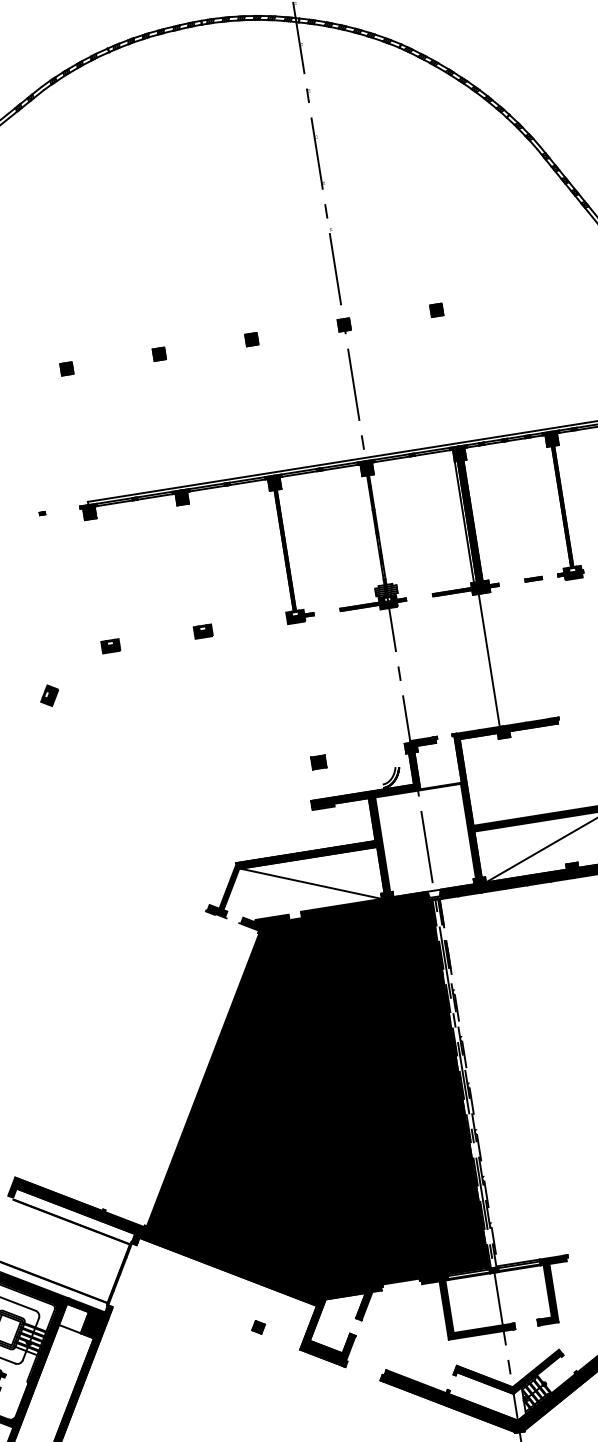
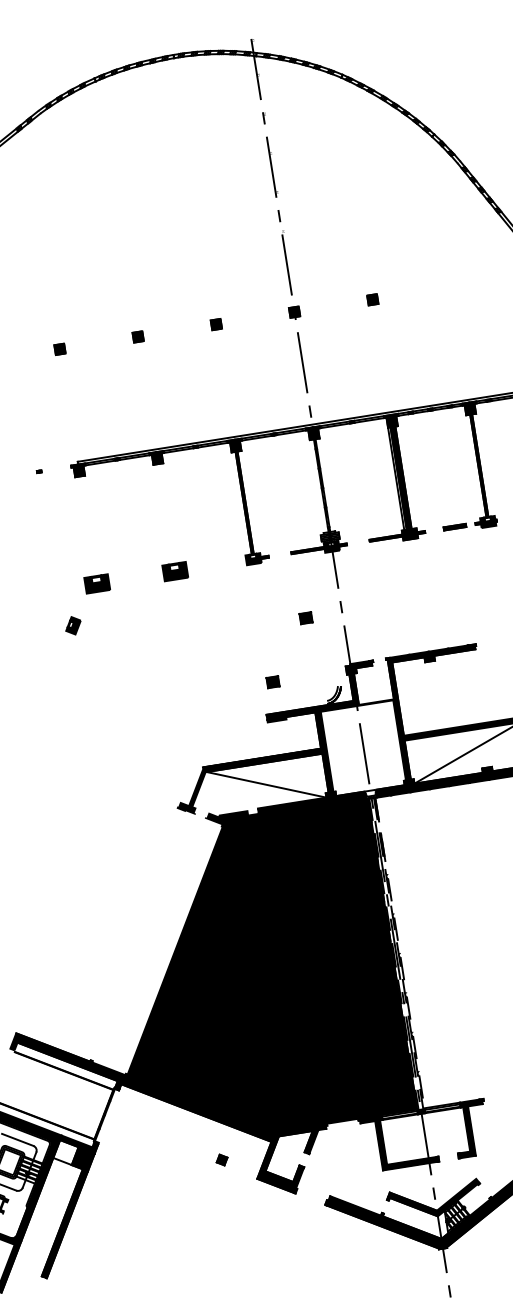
part: (533, 579) -> (454, 527), size x1.6
part: (203, 631) -> (175, 571), size x1.6
part: (110, 645) -> (96, 583), size x1.6
line: (489, 659) -> (417, 595), removed
part: (357, 687) -> (305, 618), added
part: (49, 695) -> (73, 625), moved

